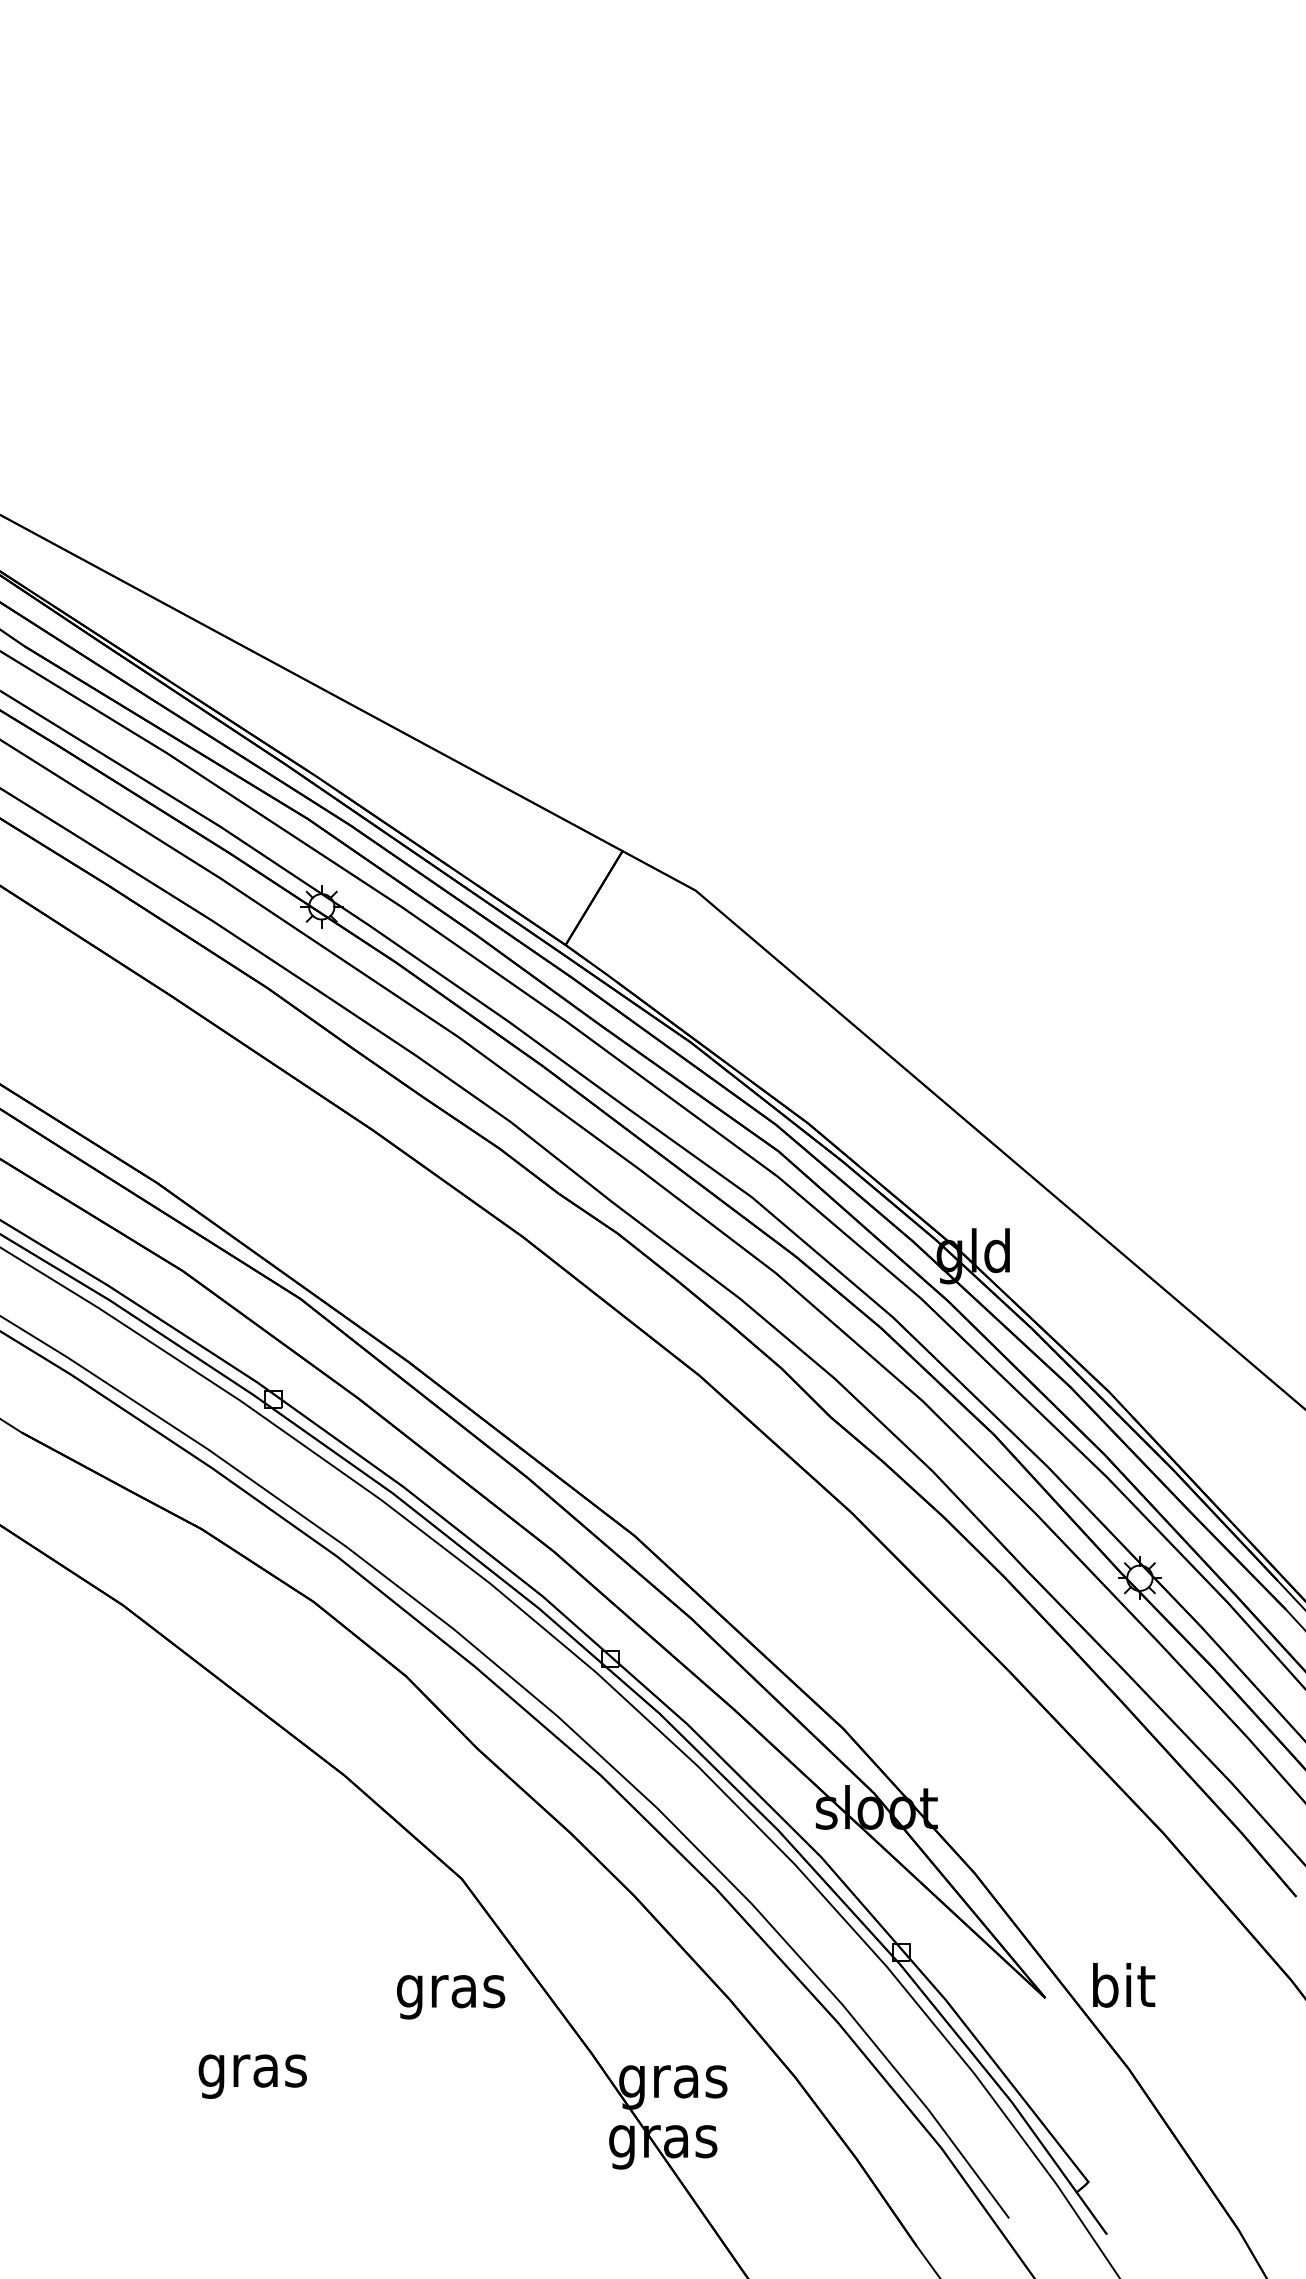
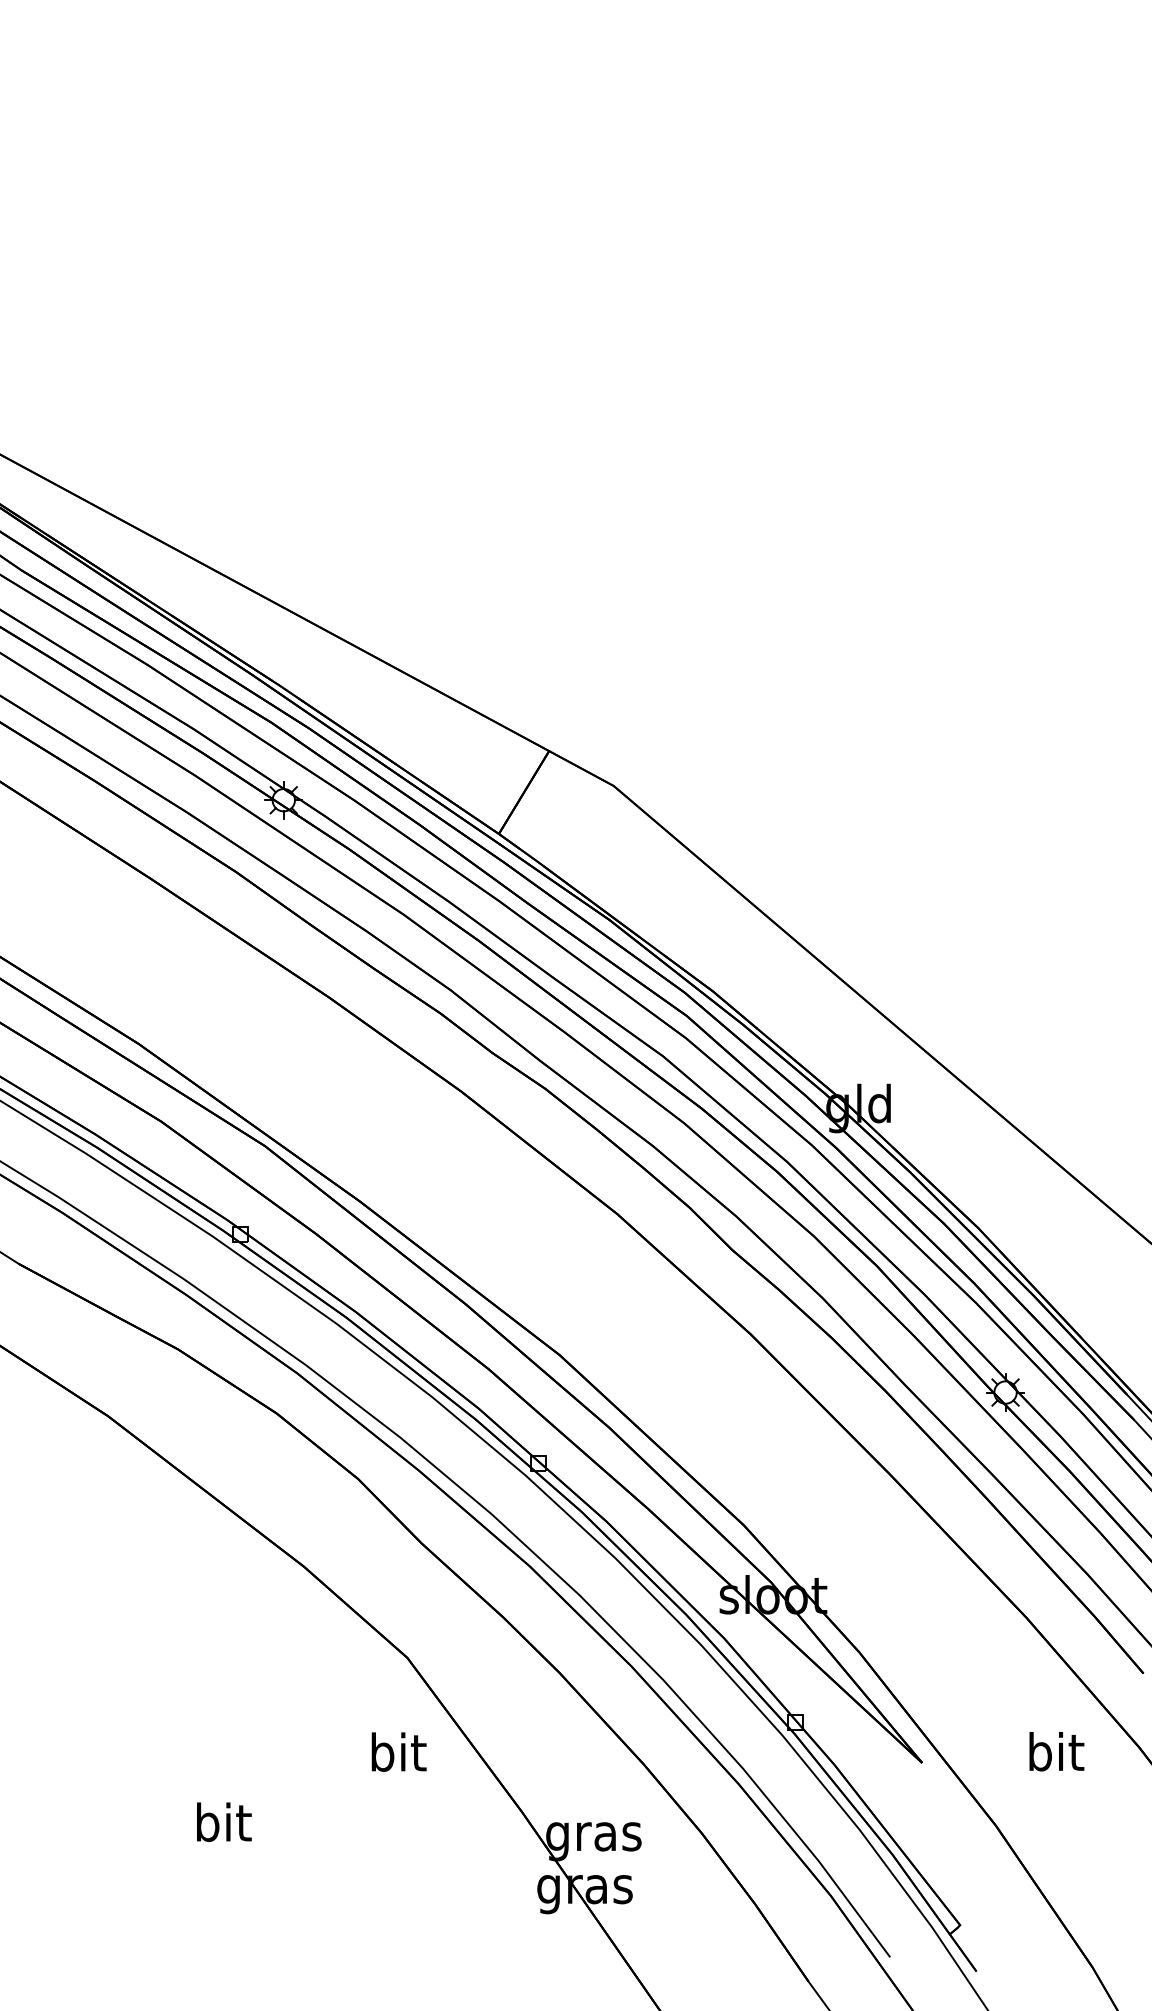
text: (1124, 1985) -> (1057, 1751), moved
text: (451, 1991) -> (398, 1757), gras -> bit
text: (252, 2070) -> (222, 1826), gras -> bit

